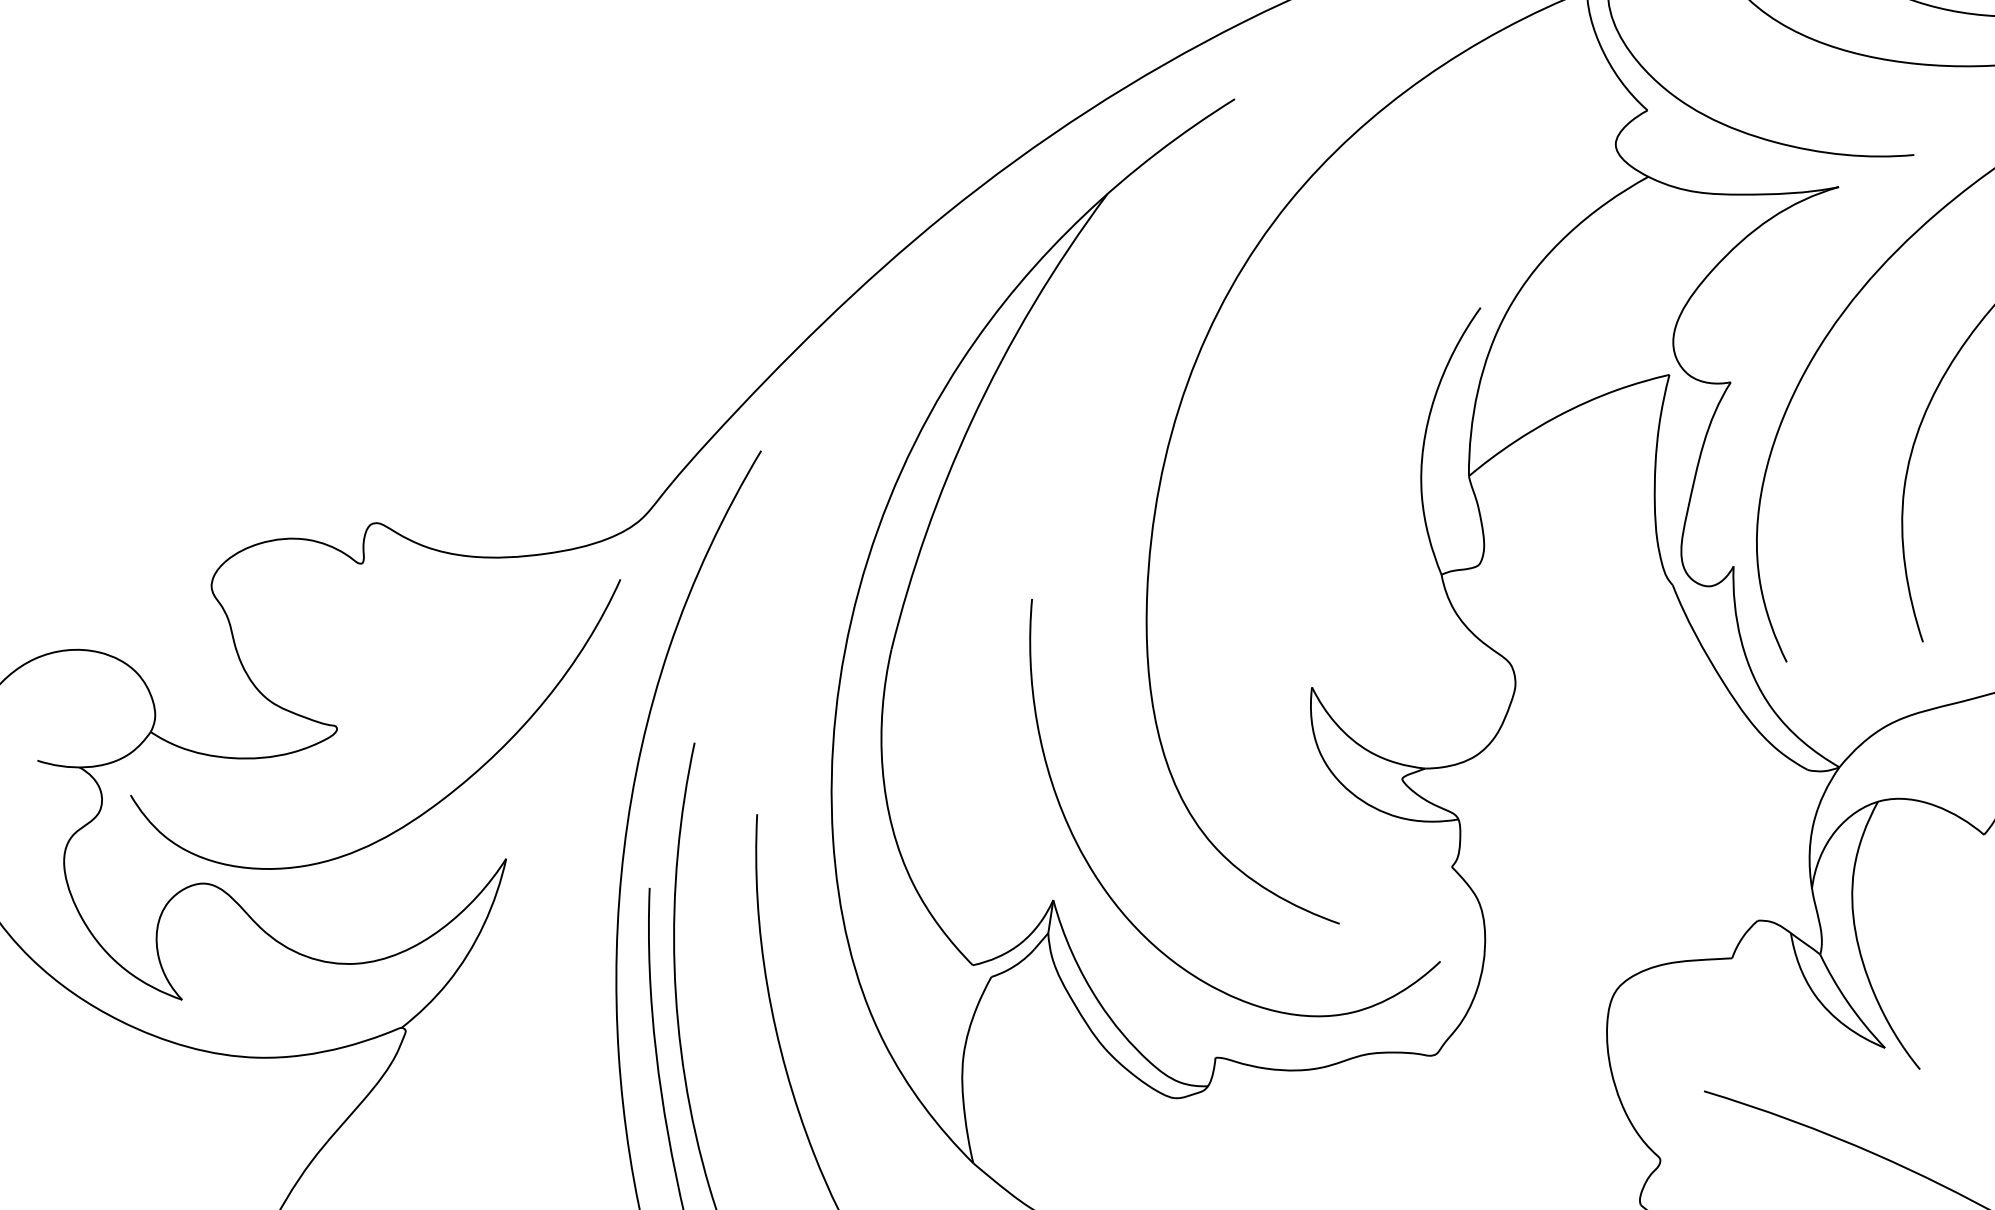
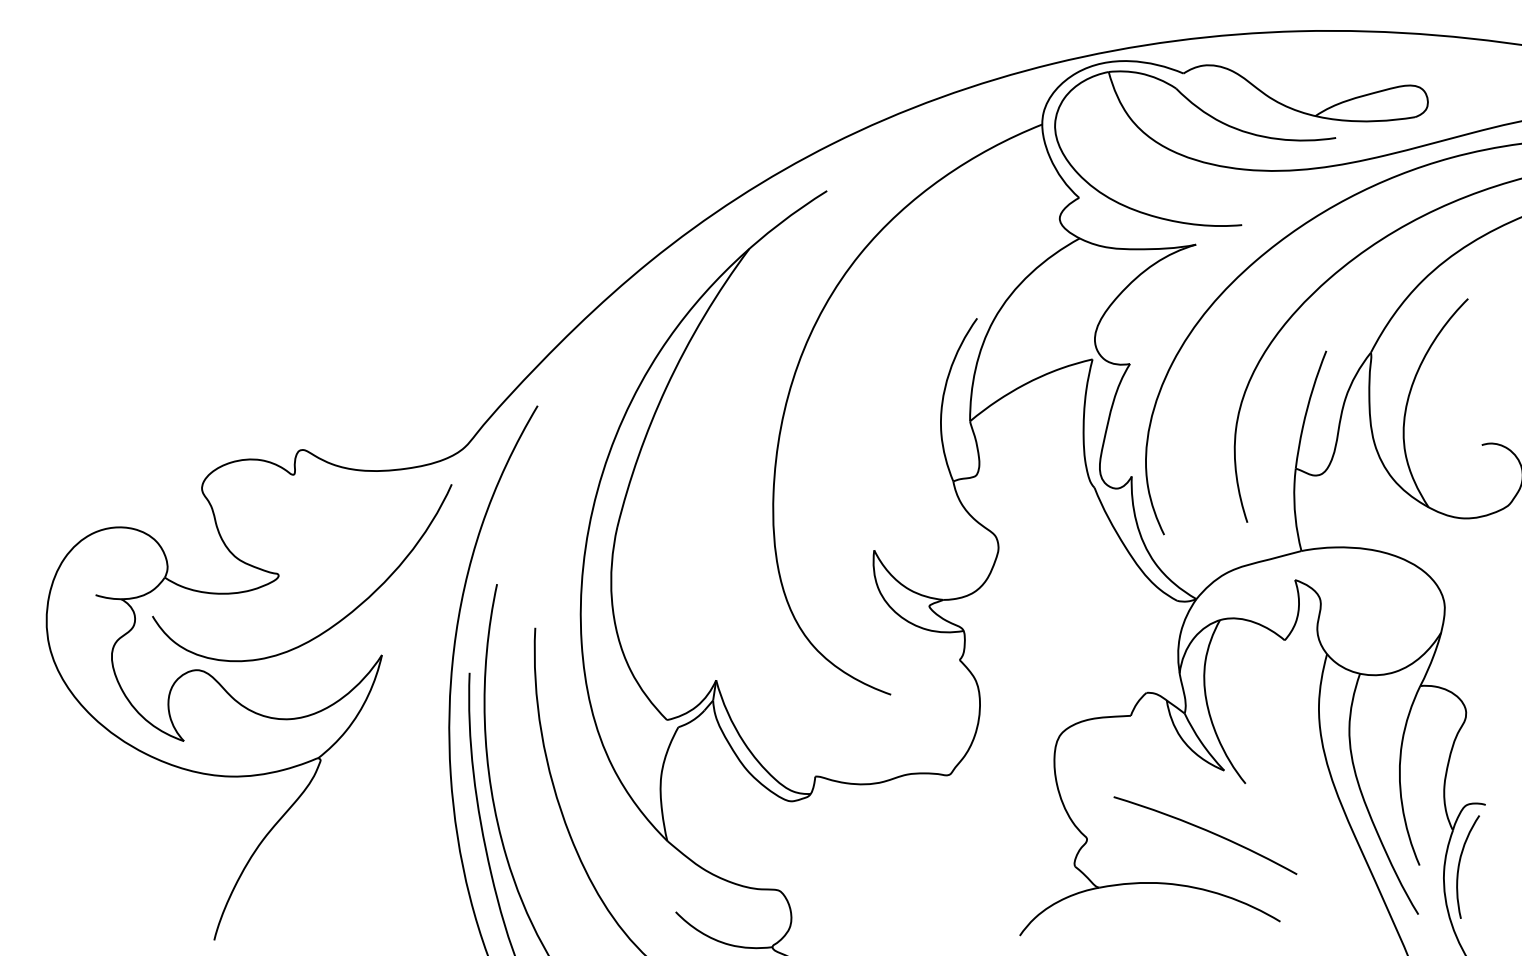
curve: (1119, 905) -> (756, 683), removed

